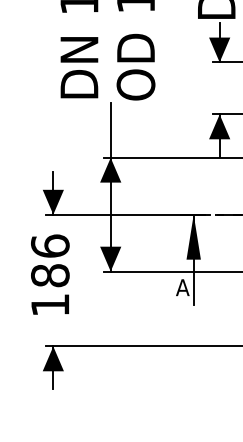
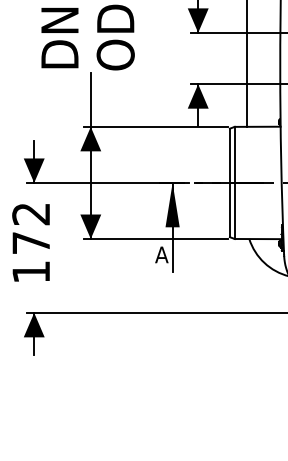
text: (50, 260) -> (31, 228), 186 -> 172

